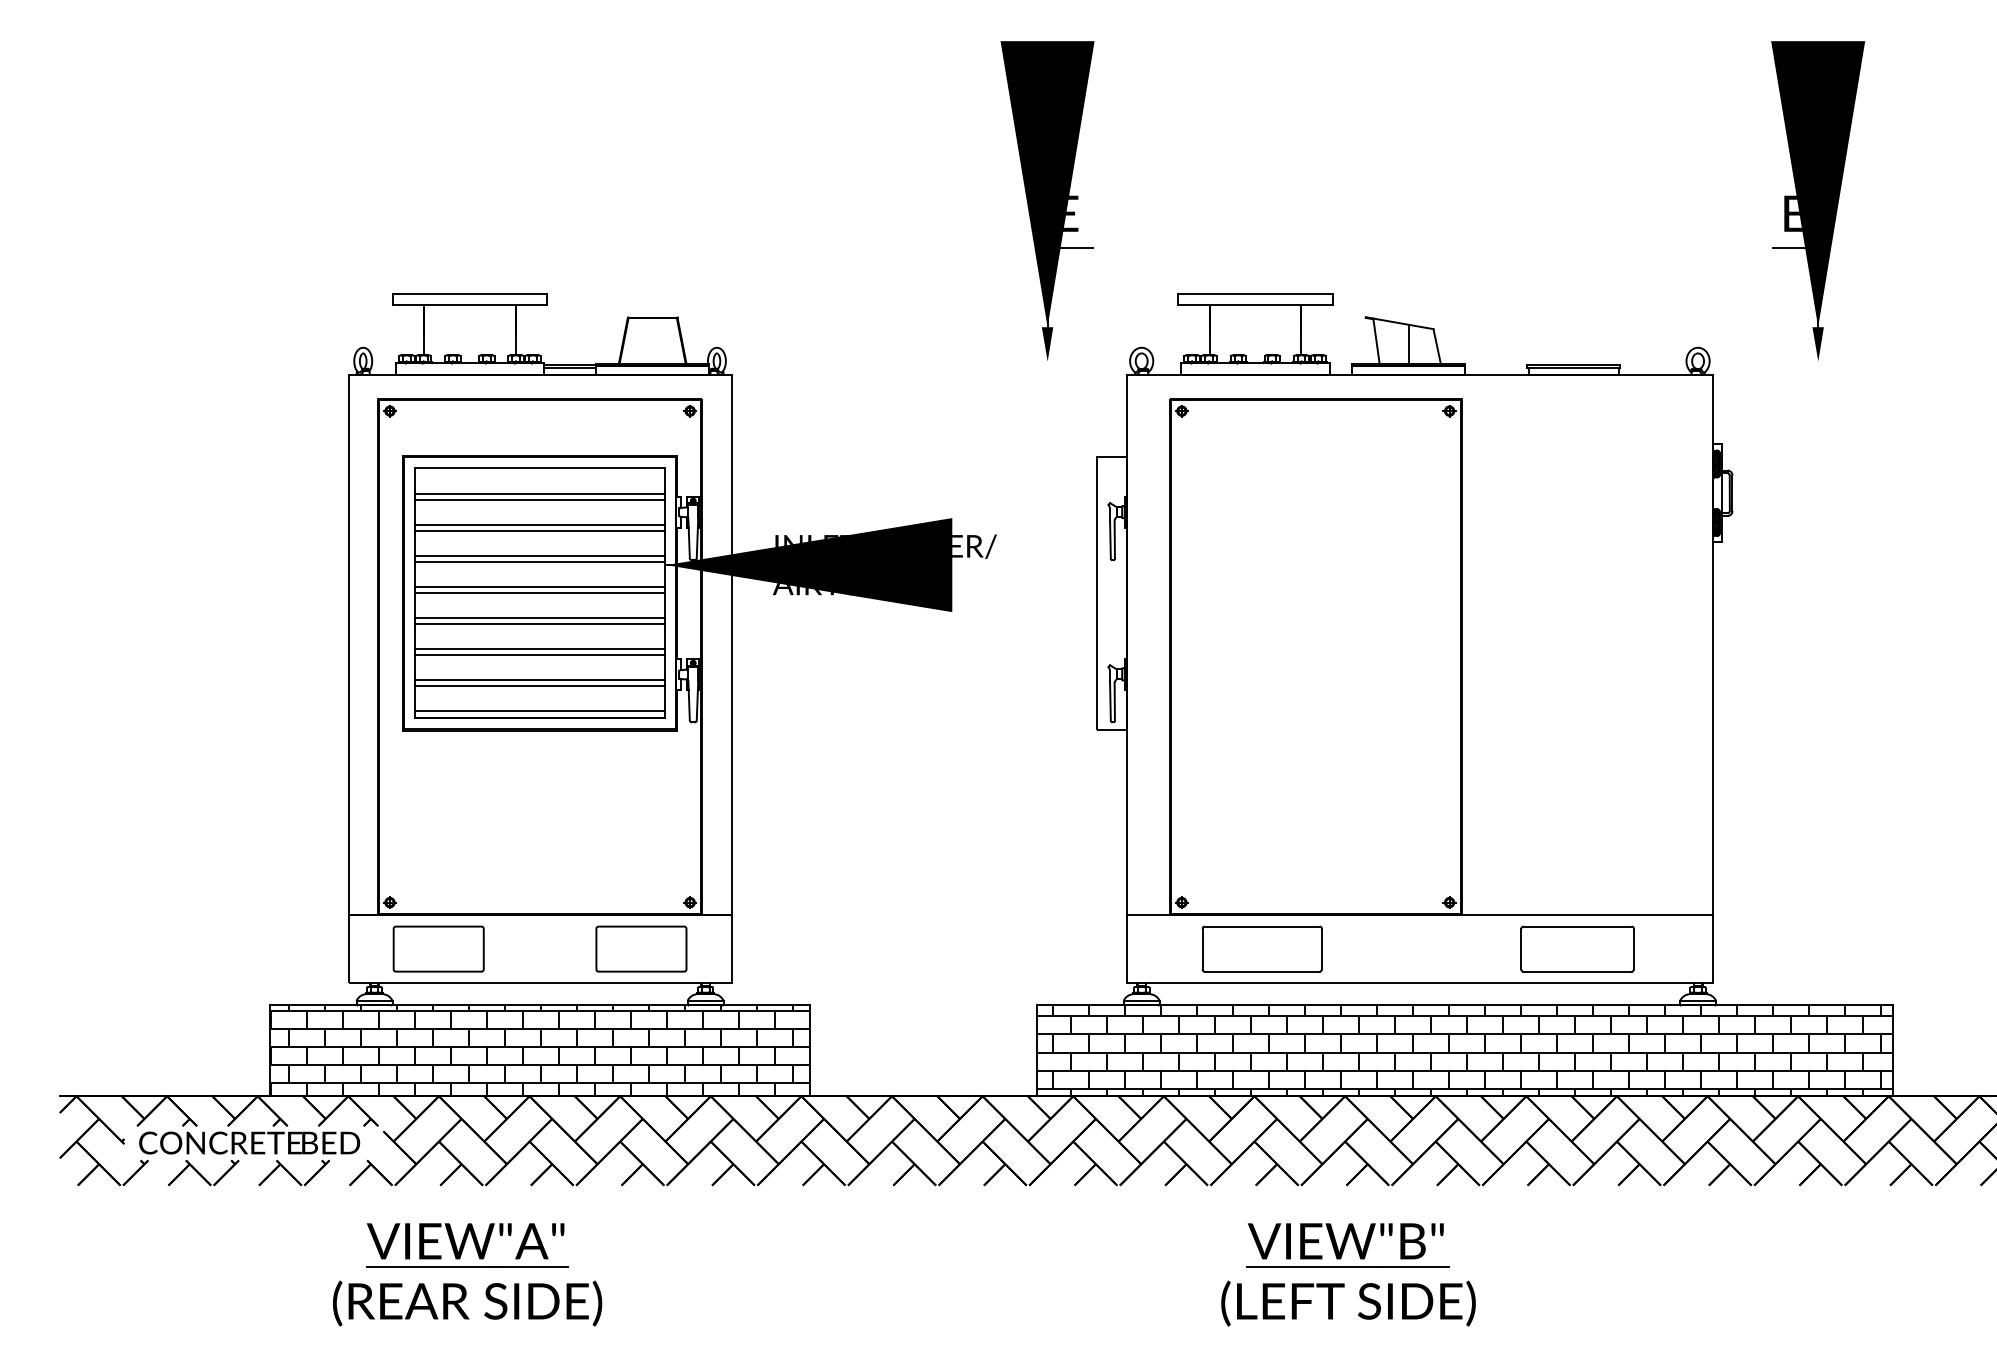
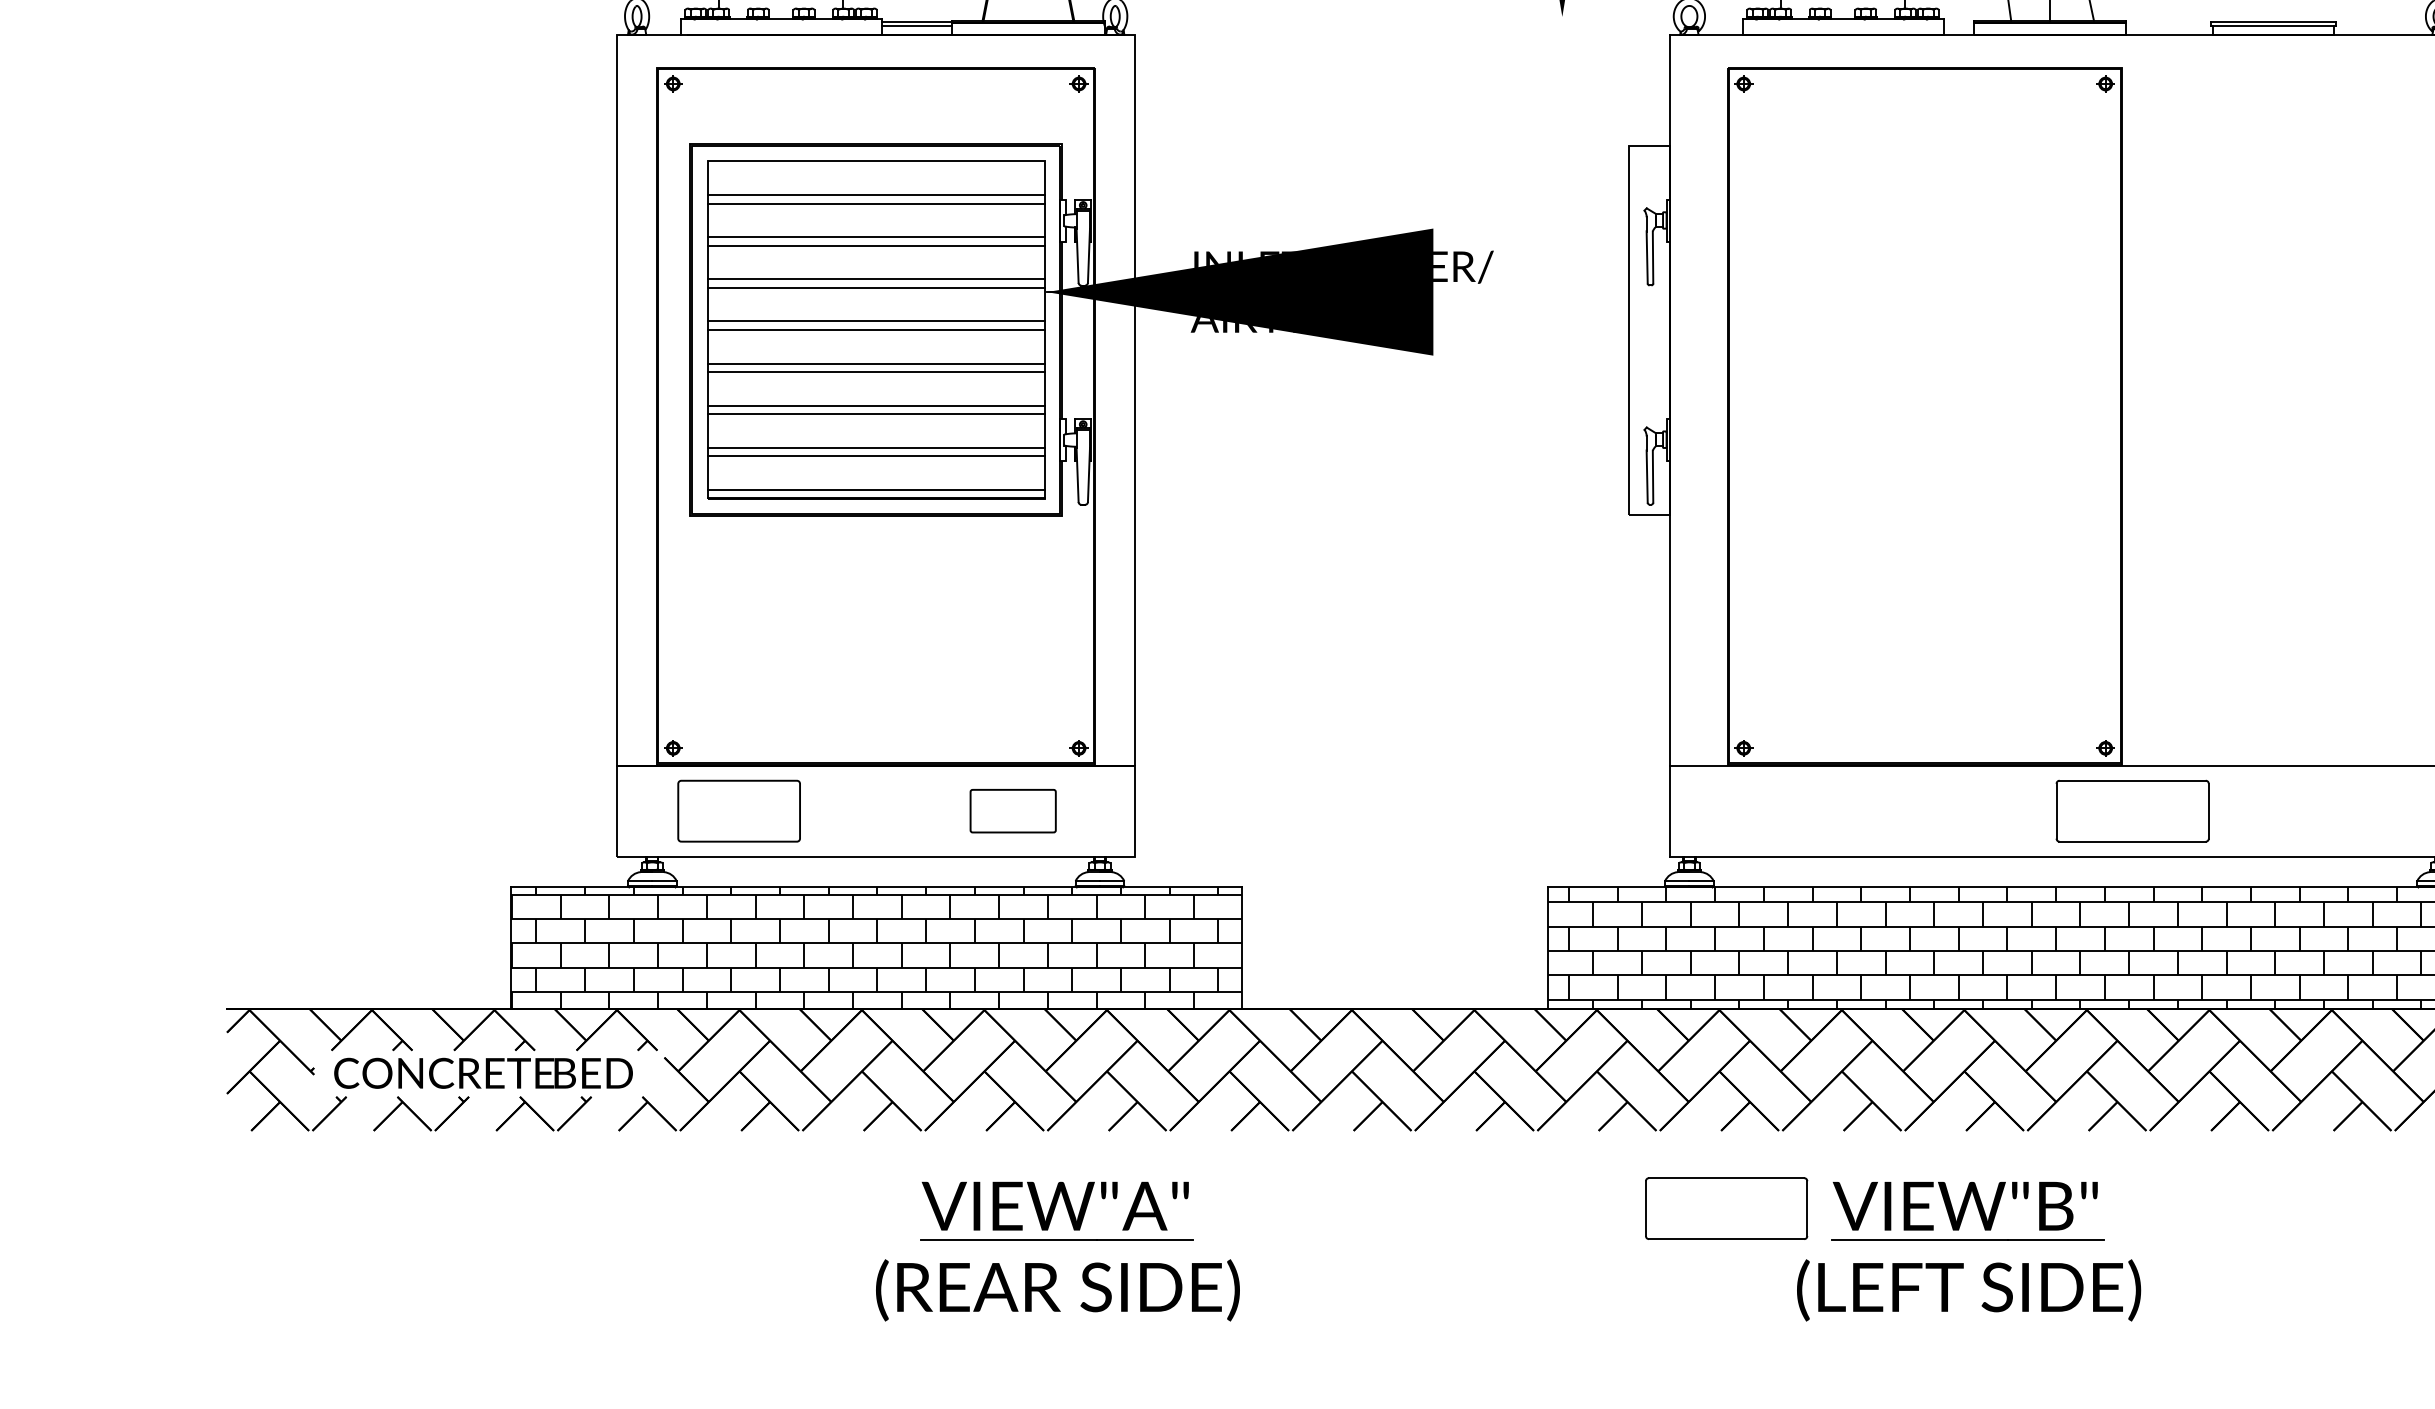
part: (641, 948) -> (1013, 810), size x0.7
part: (1261, 948) -> (1725, 1207), moved
part: (1577, 948) -> (2132, 810), moved
part: (467, 1267) -> (1057, 1241), moved

